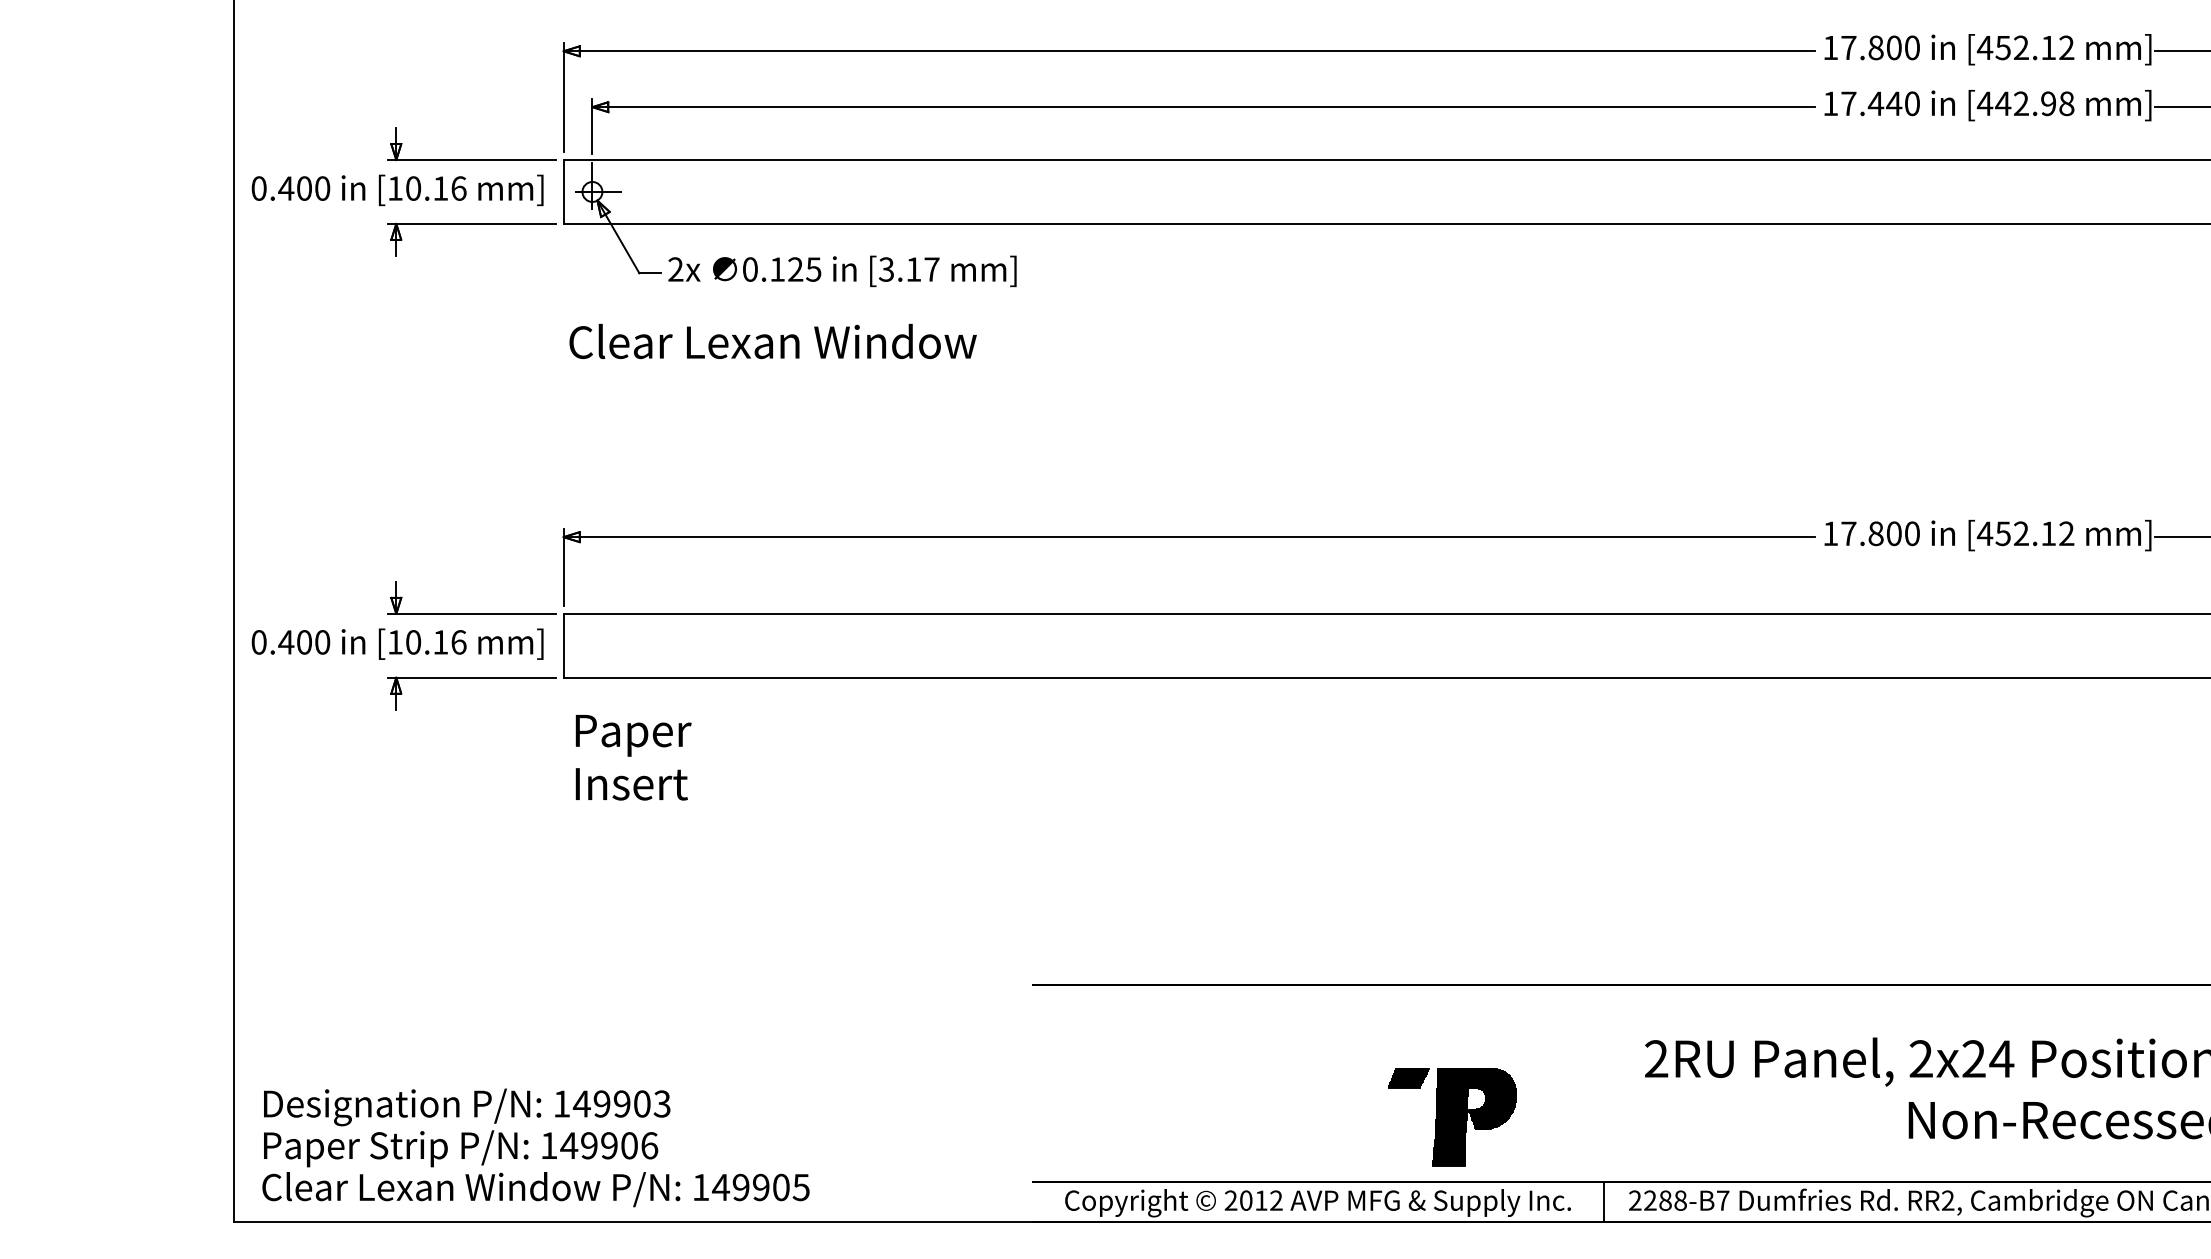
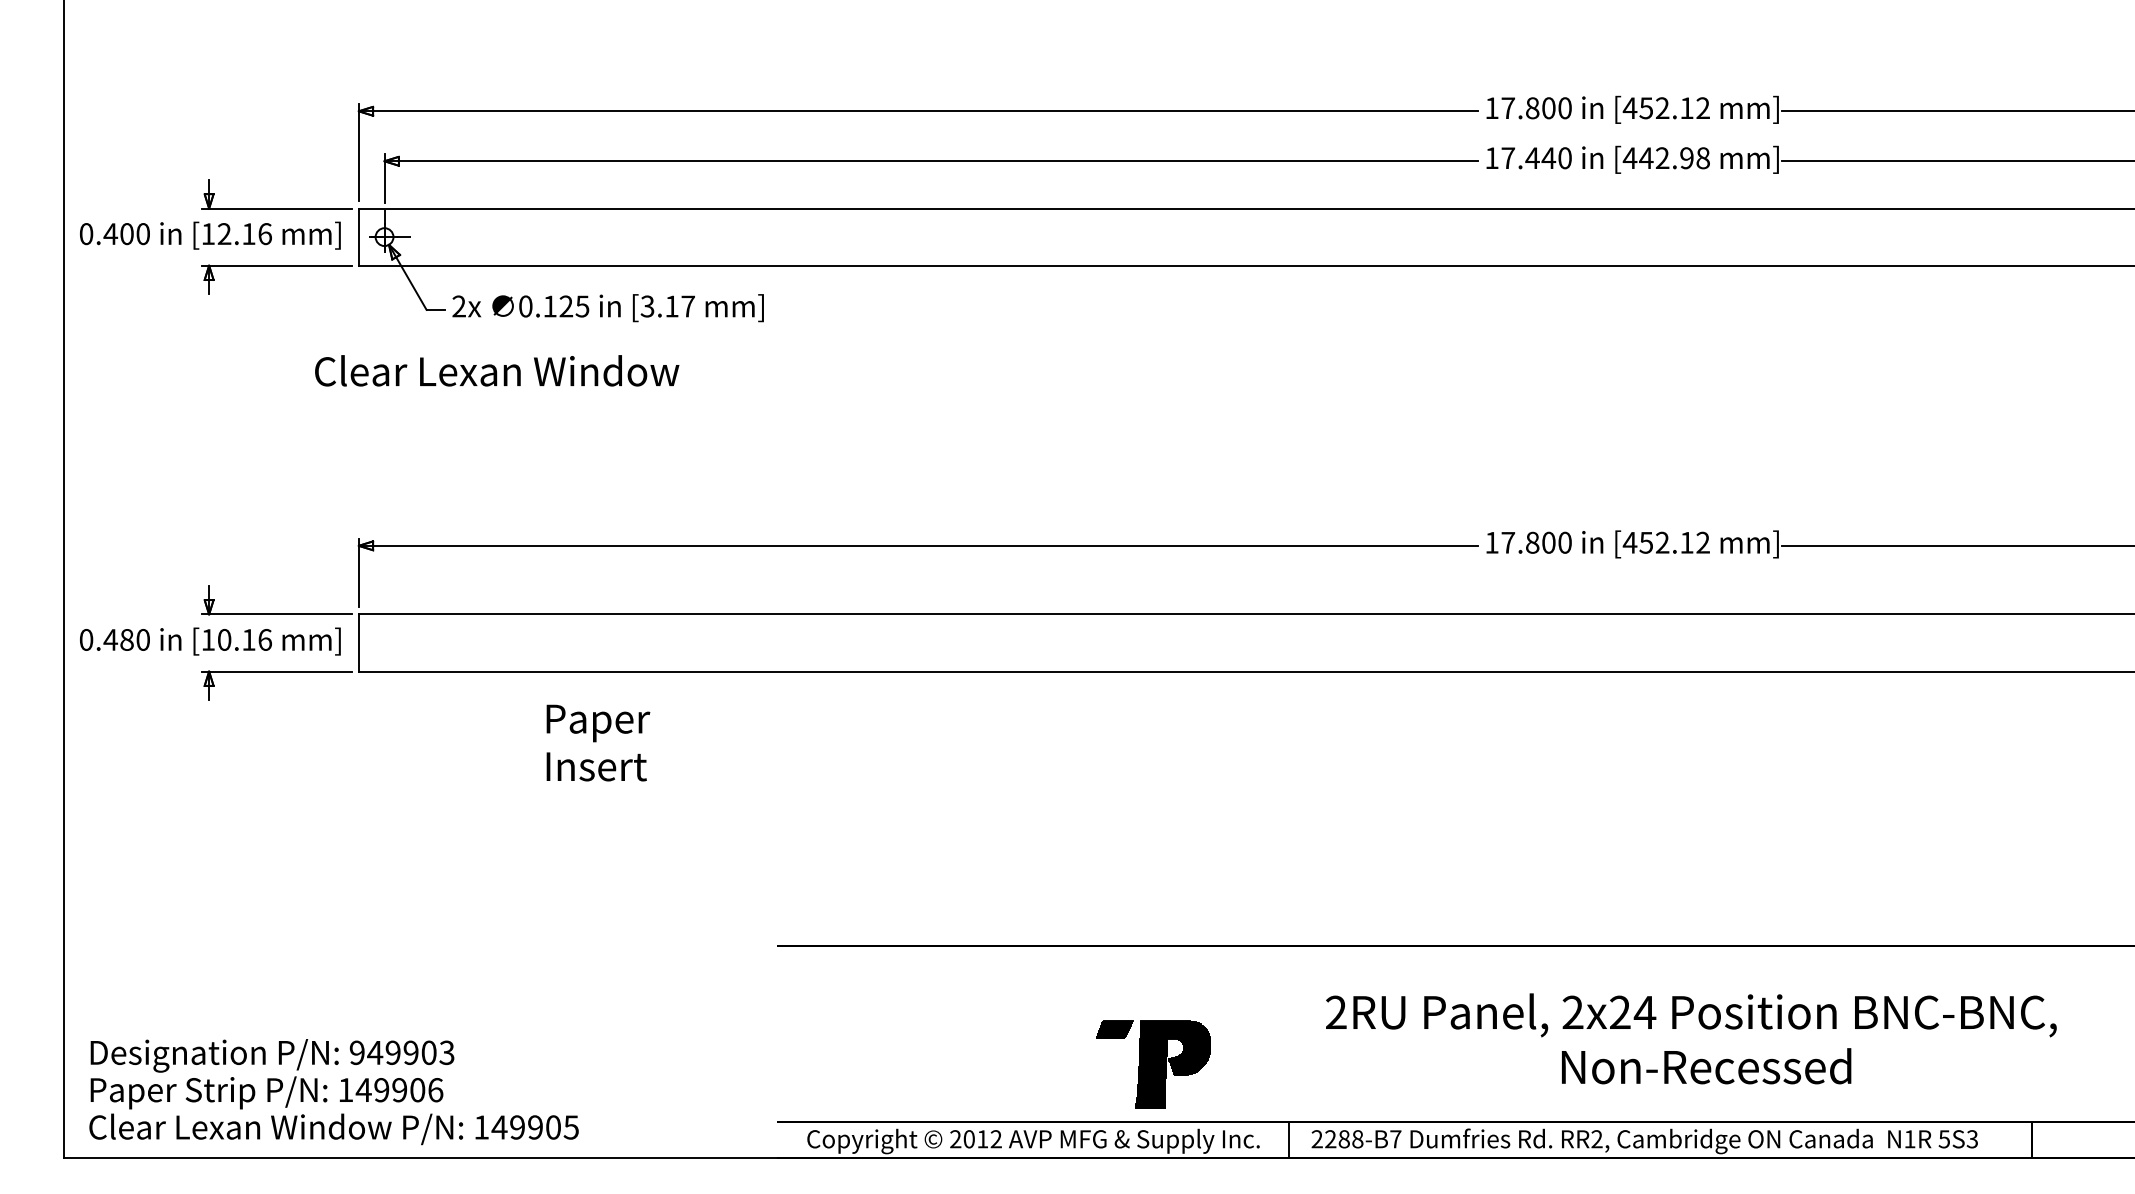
text: (413, 189) -> (224, 234), [10.16 -> [12.16
text: (773, 341) -> (497, 370), moved
text: (303, 641) -> (126, 639), 0.400 -> 0.480
text: (633, 757) -> (598, 742), moved
text: (561, 1103) -> (356, 1052), 149903 -> 949903

